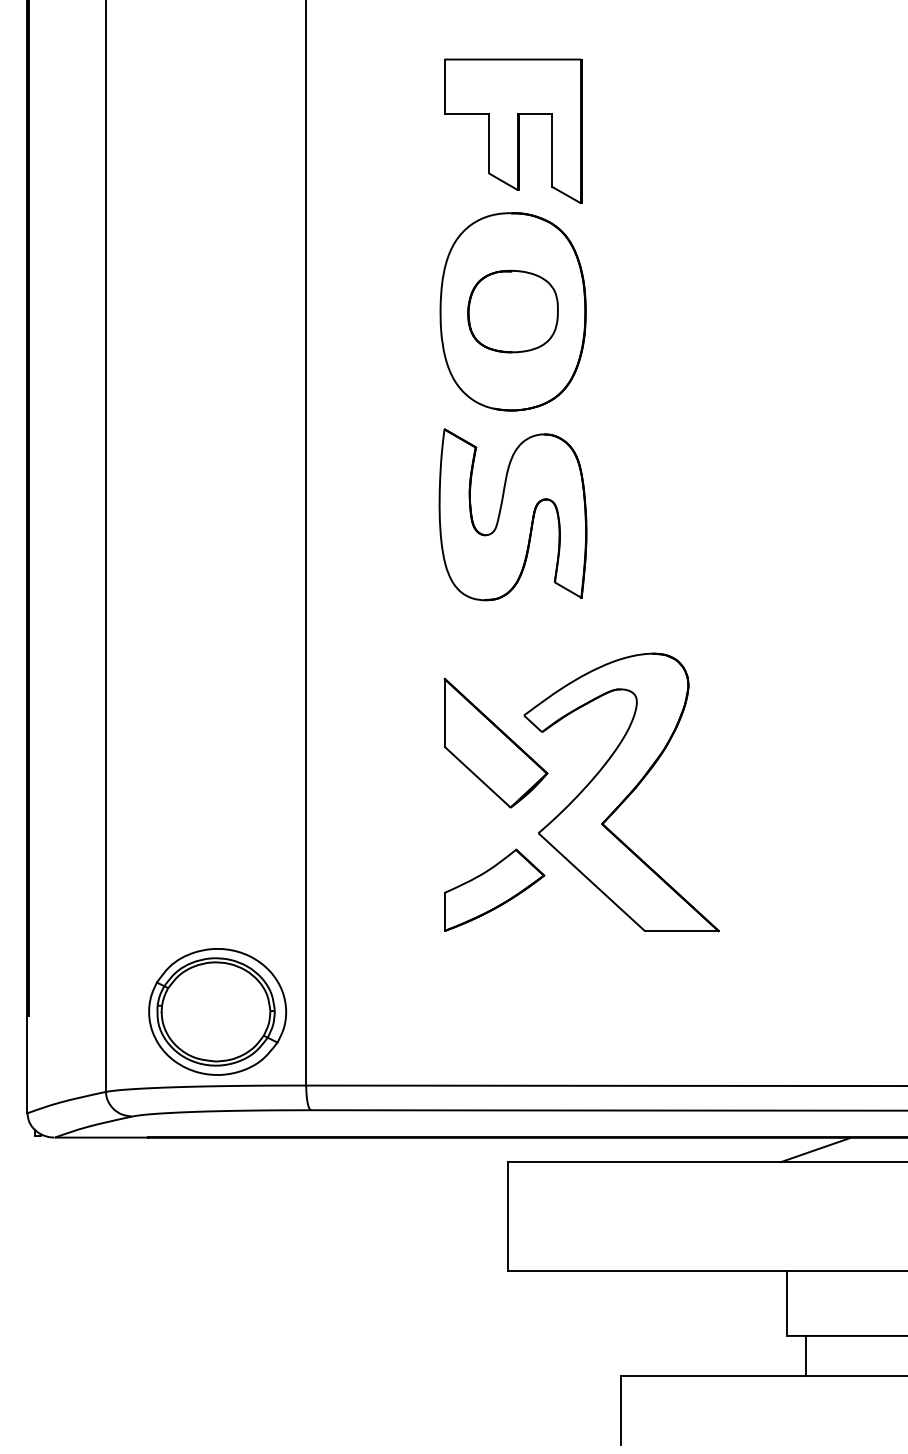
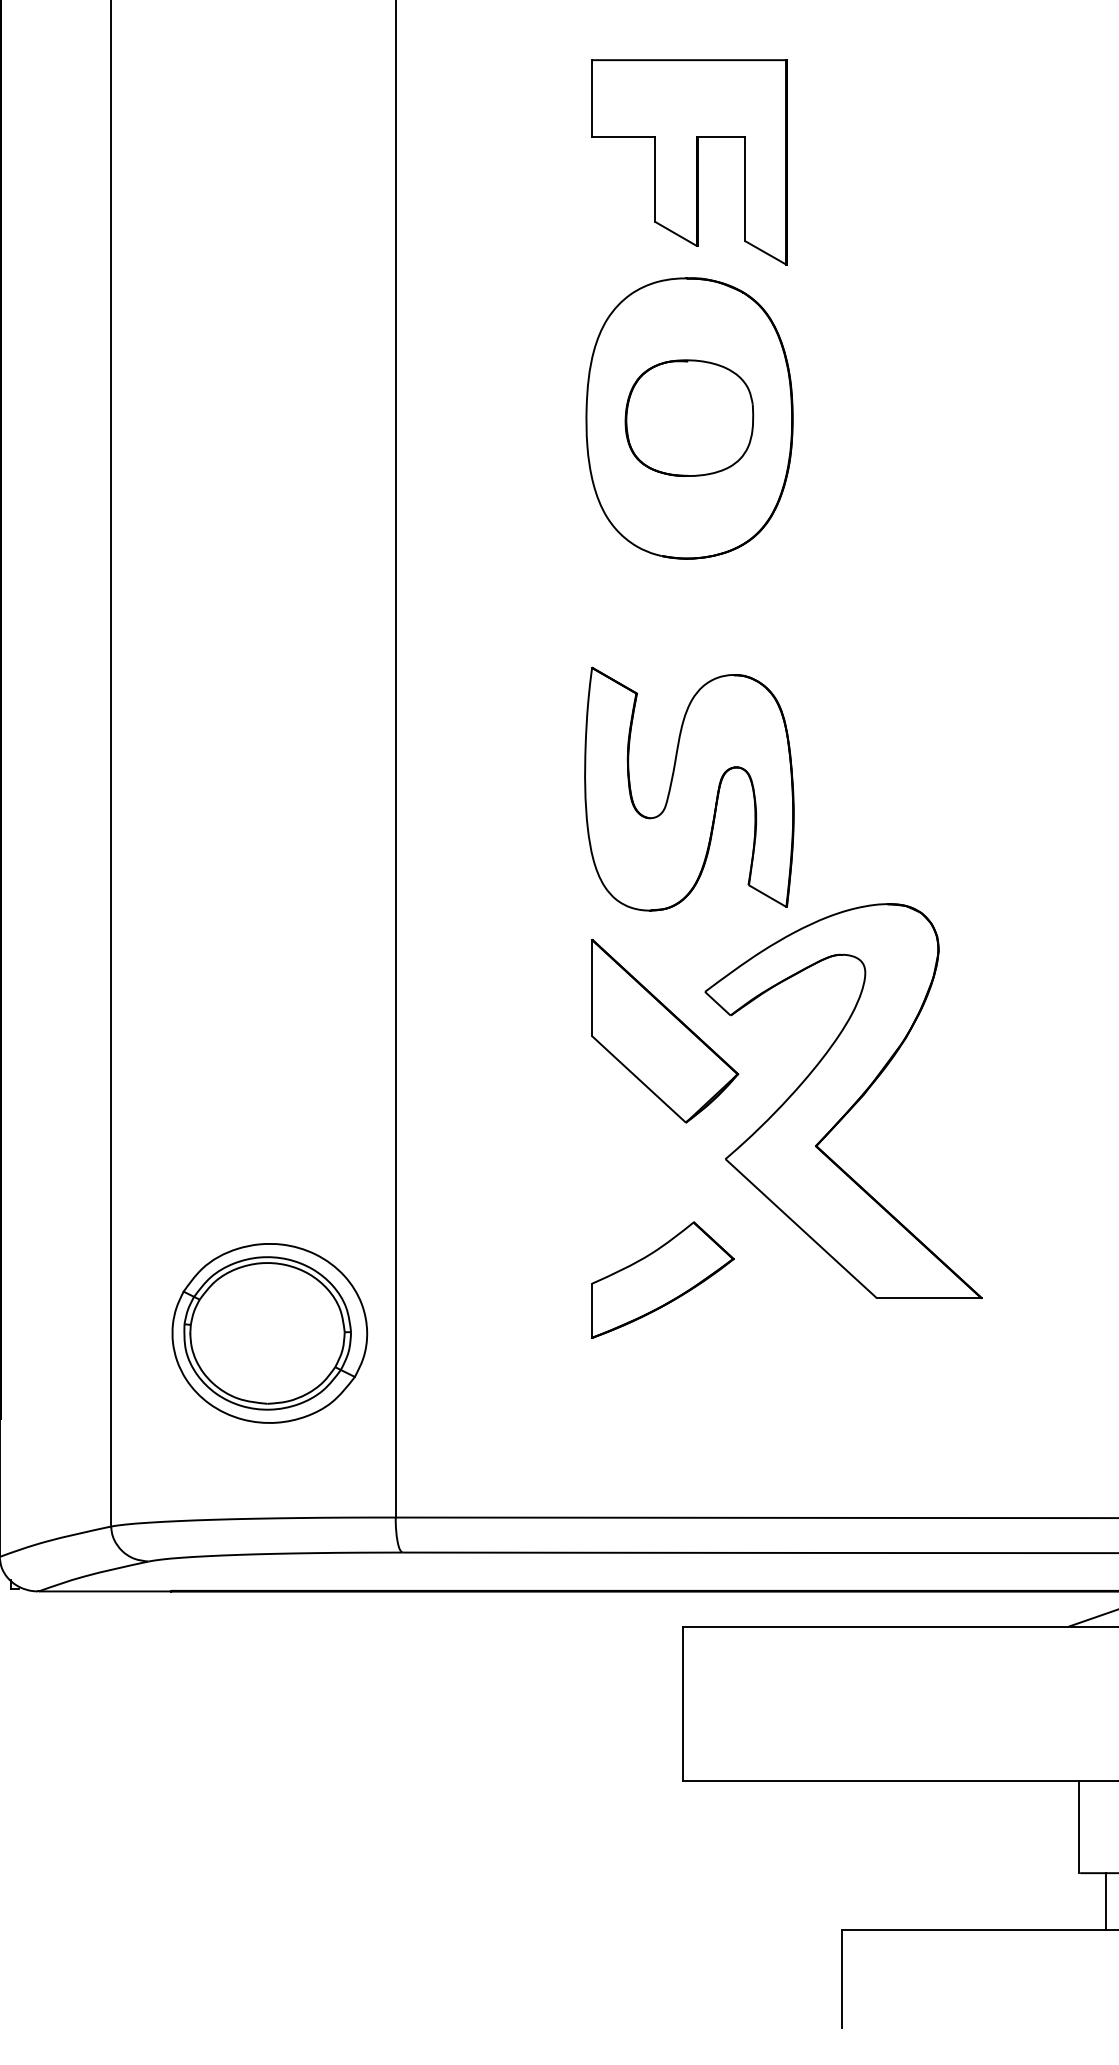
part: (512, 514) -> (688, 788), moved
part: (494, 889) -> (663, 1278), moved
part: (217, 1011) -> (269, 1332), moved

